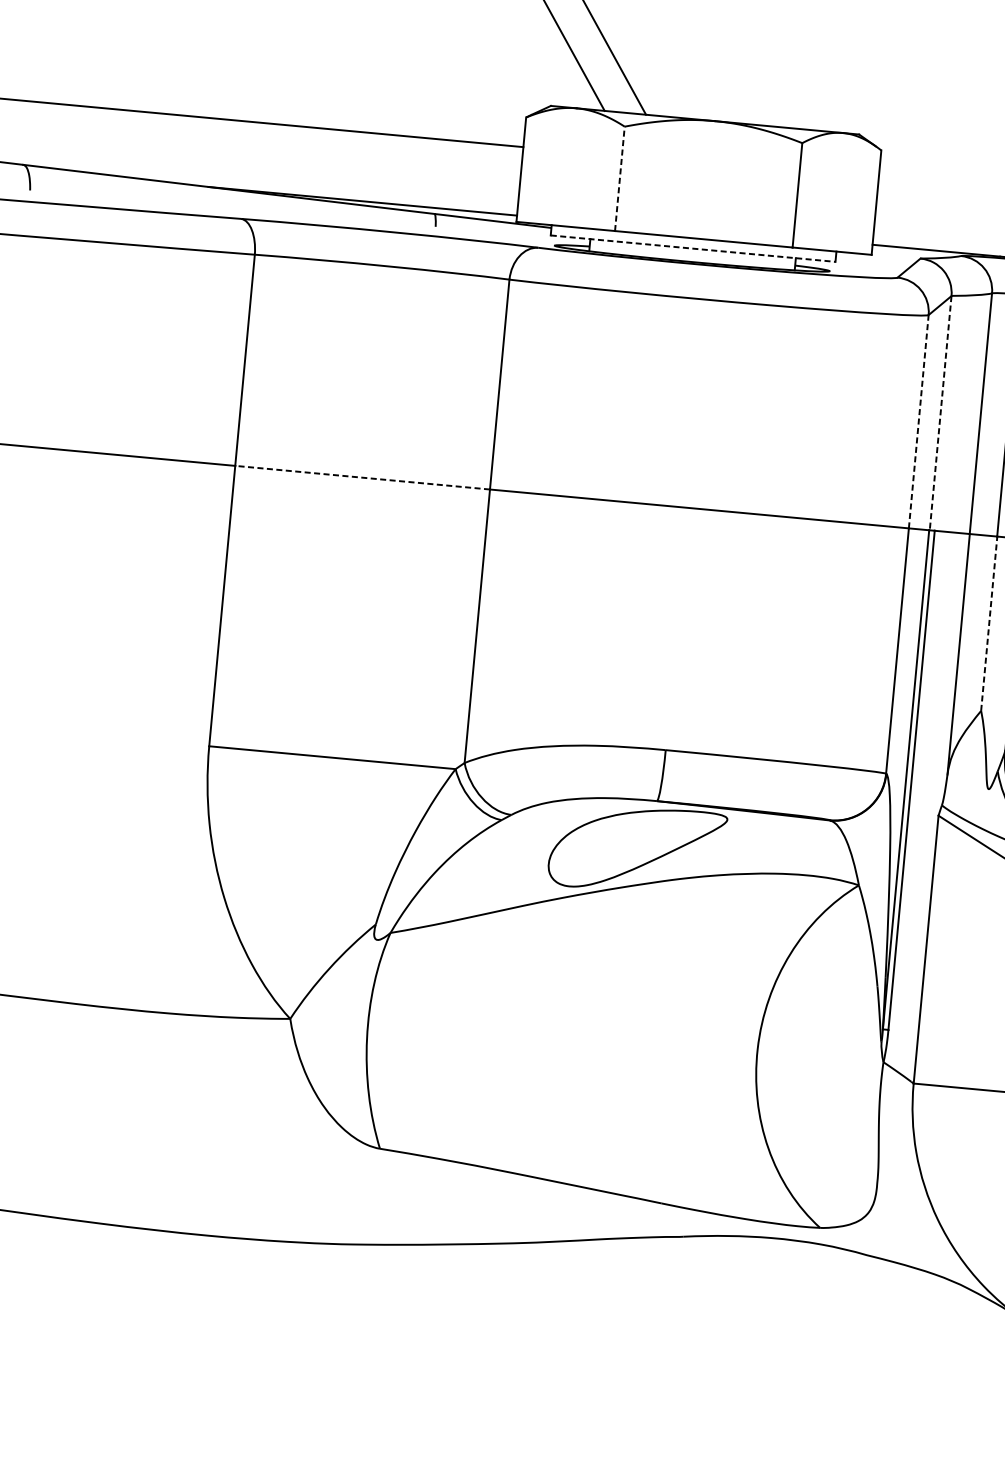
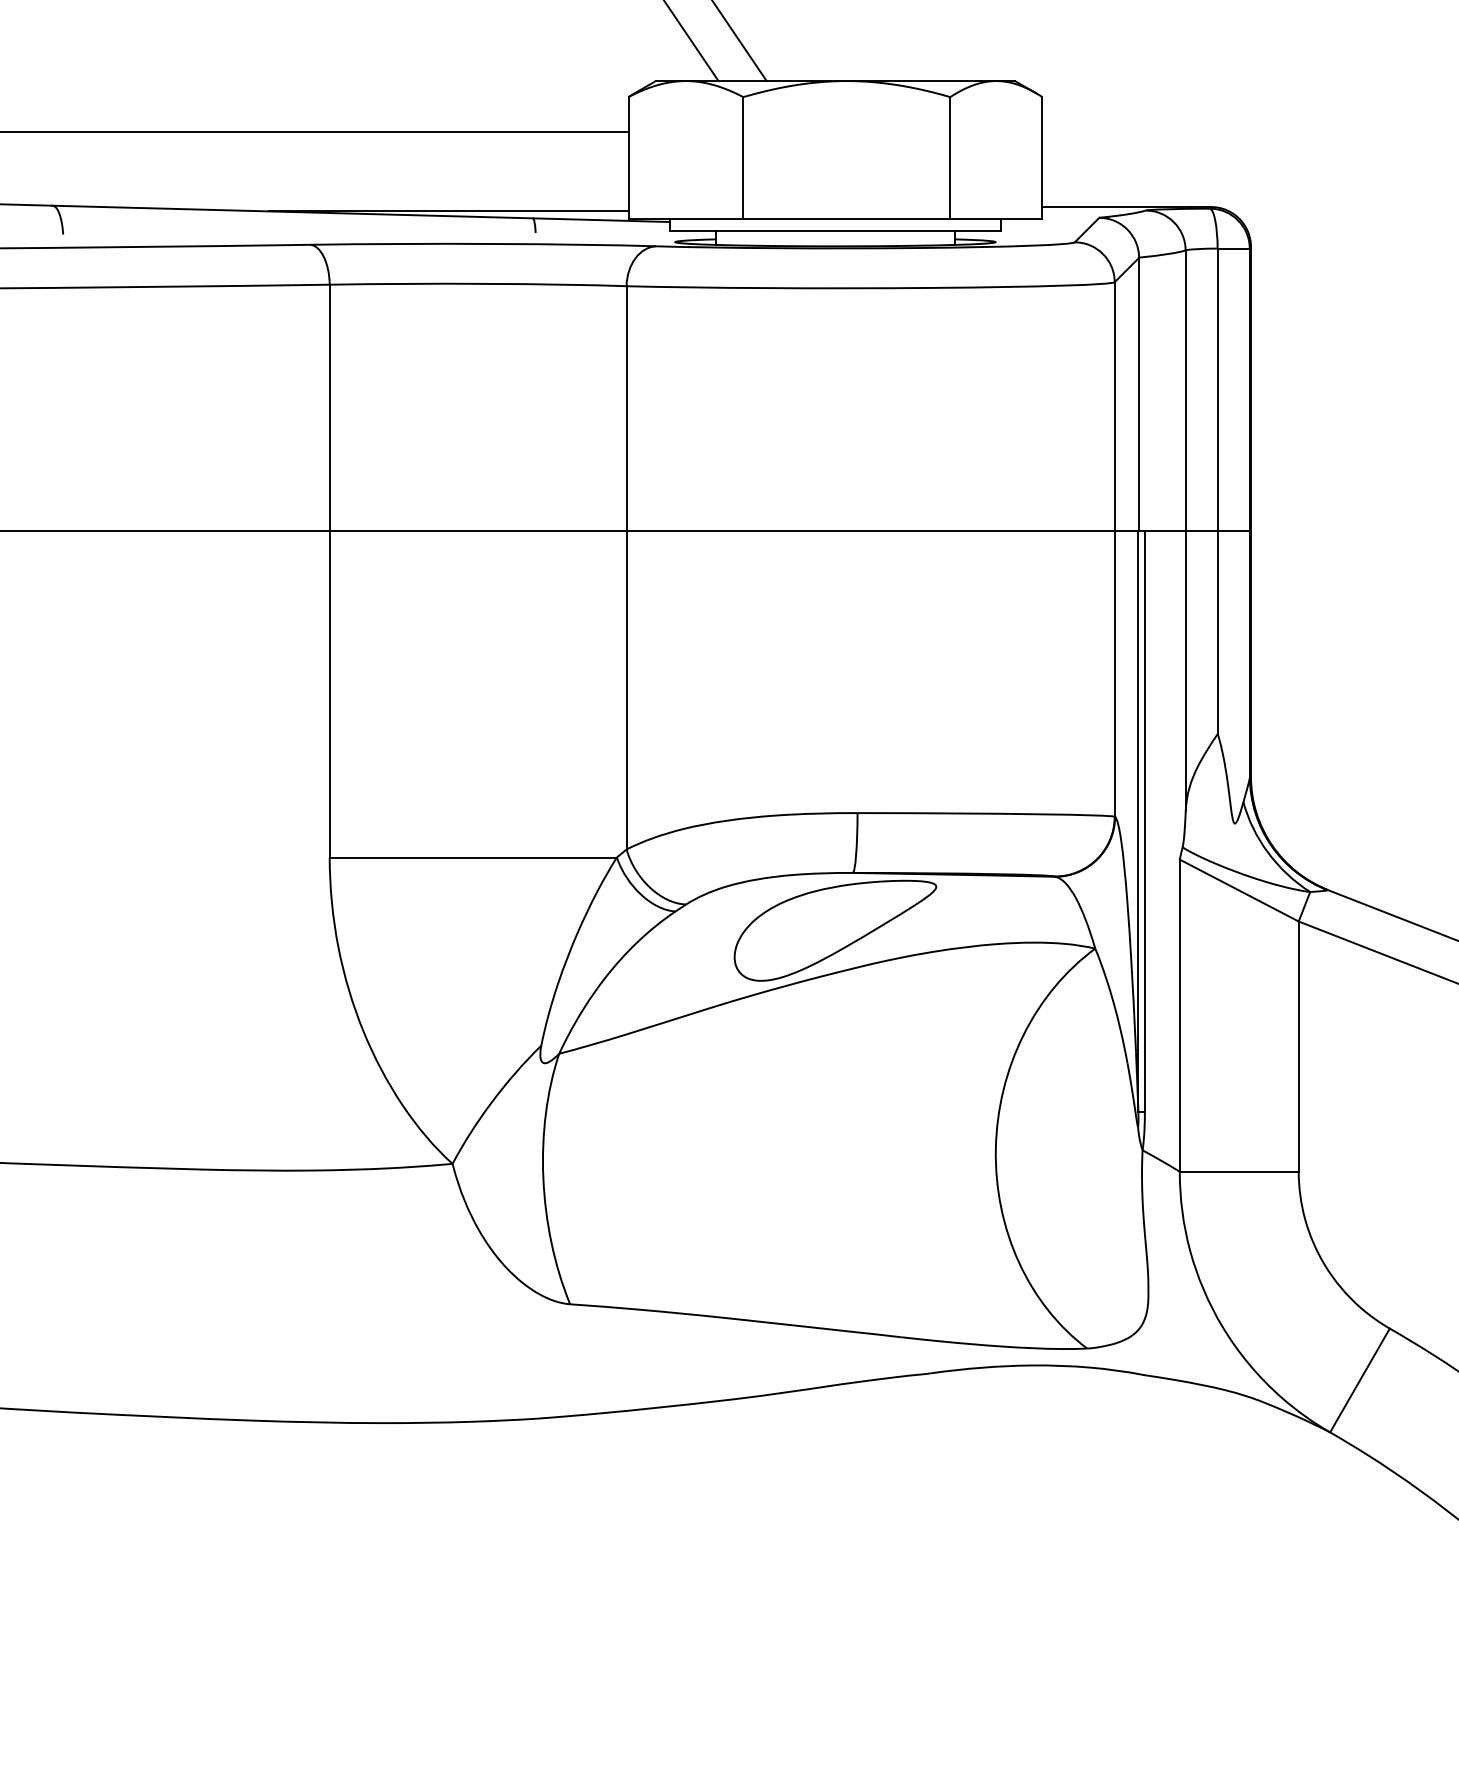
line: (620, 178) -> (743, 157), dashed -> solid
line: (693, 248) -> (835, 230), dashed -> solid
line: (940, 413) -> (1139, 394), dashed -> solid
line: (918, 421) -> (1114, 406), dashed -> solid
line: (362, 477) -> (477, 530), dashed -> solid
line: (988, 623) -> (1217, 632), dashed -> solid

